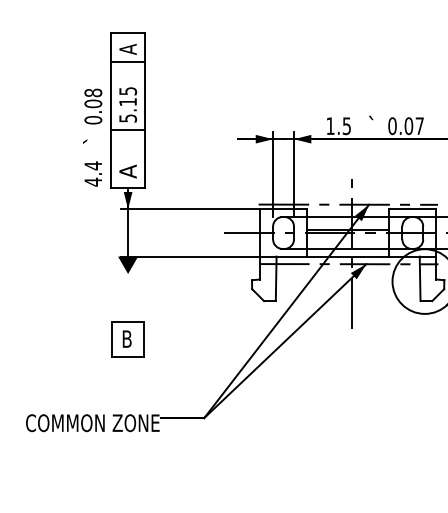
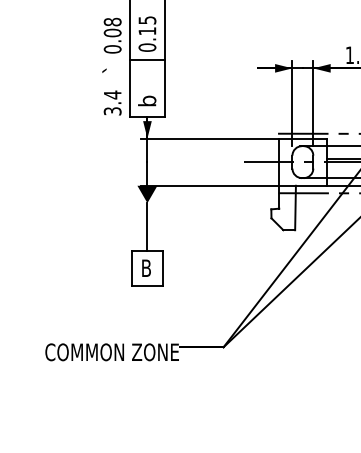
text: (128, 118) -> (147, 47), 5.15 -> 0.15
text: (127, 171) -> (146, 100), A -> b
text: (93, 181) -> (112, 110), 4.4 -> 3.4
line: (128, 297) -> (147, 226), added

